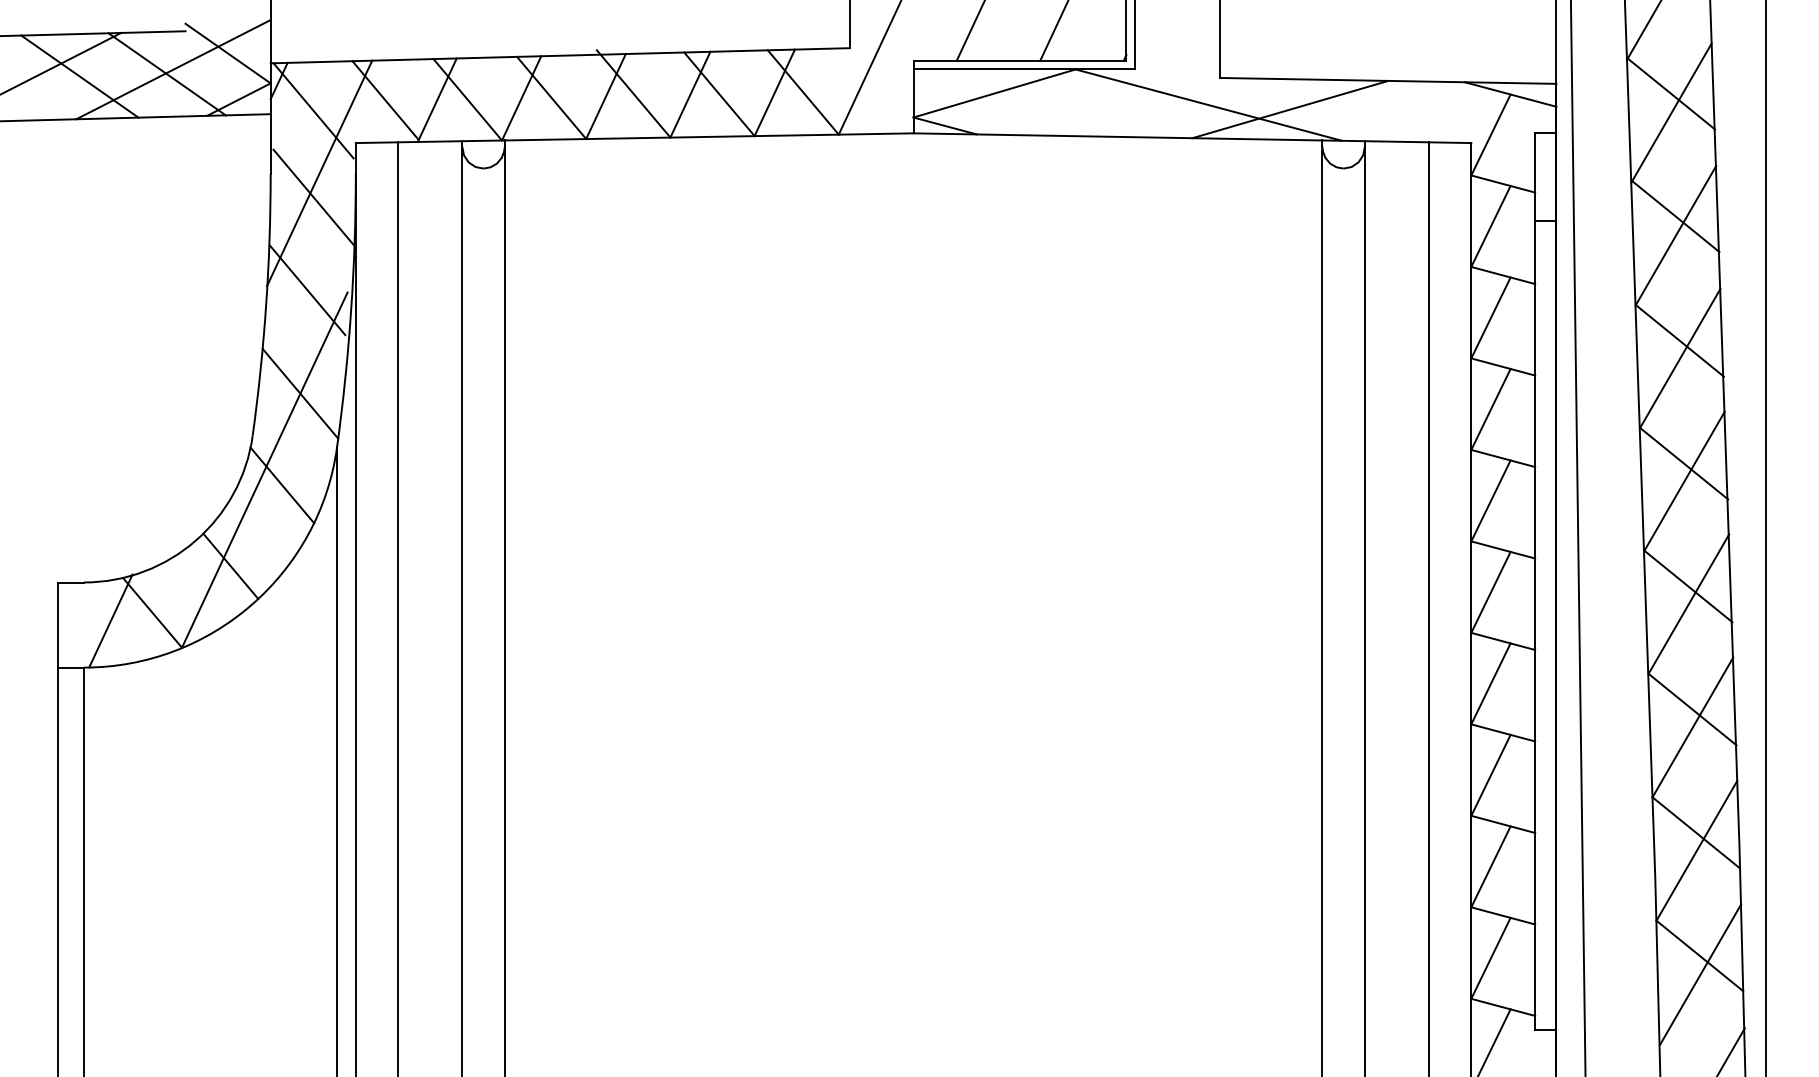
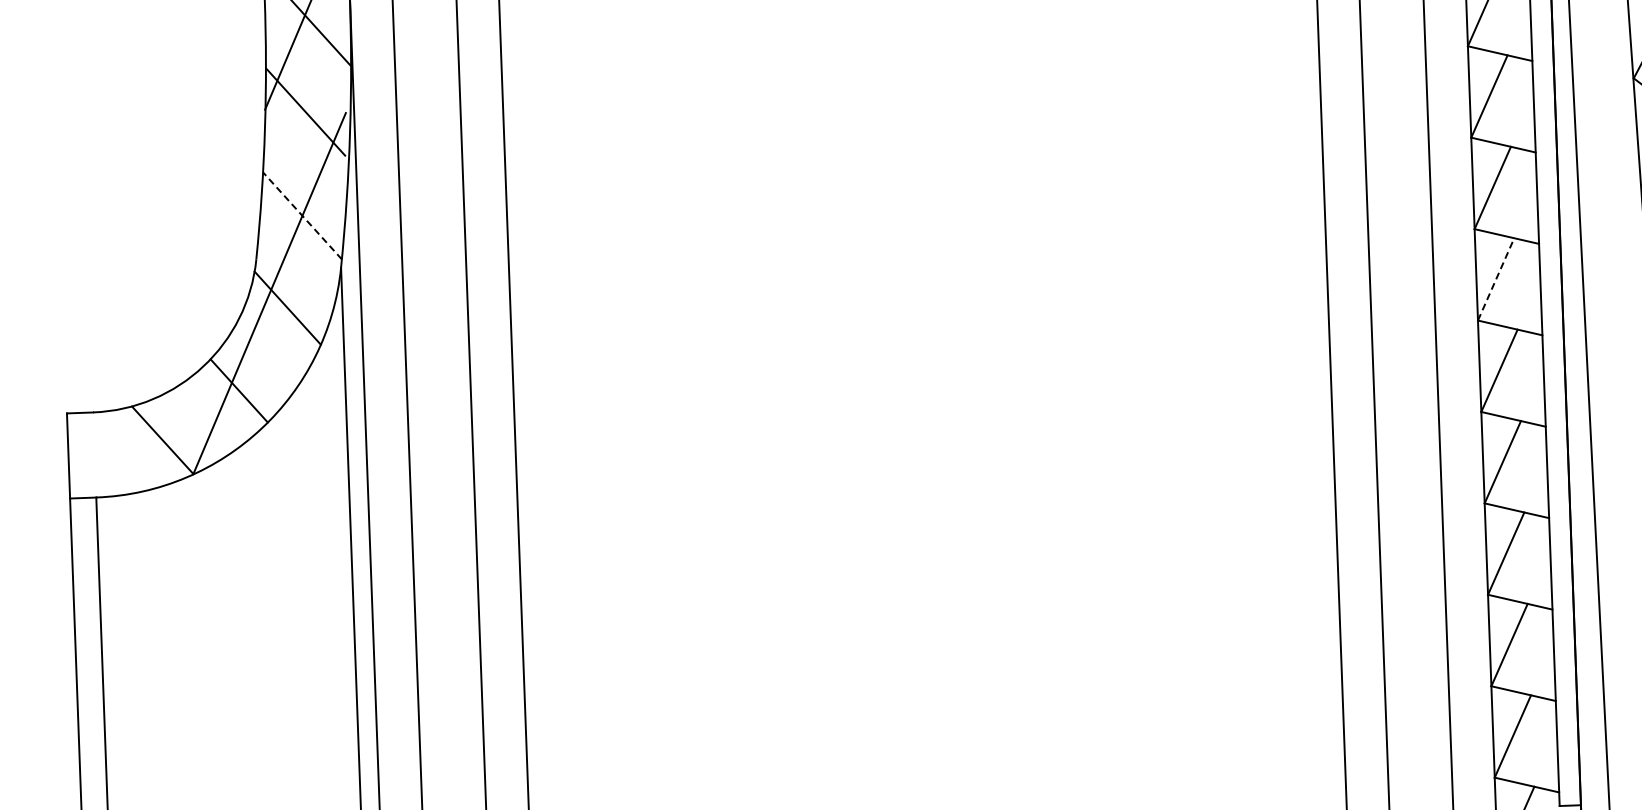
line: (300, 393) -> (302, 215), solid -> dashed
line: (1490, 500) -> (1495, 278), solid -> dashed
line: (110, 620) -> (120, 449), removed

